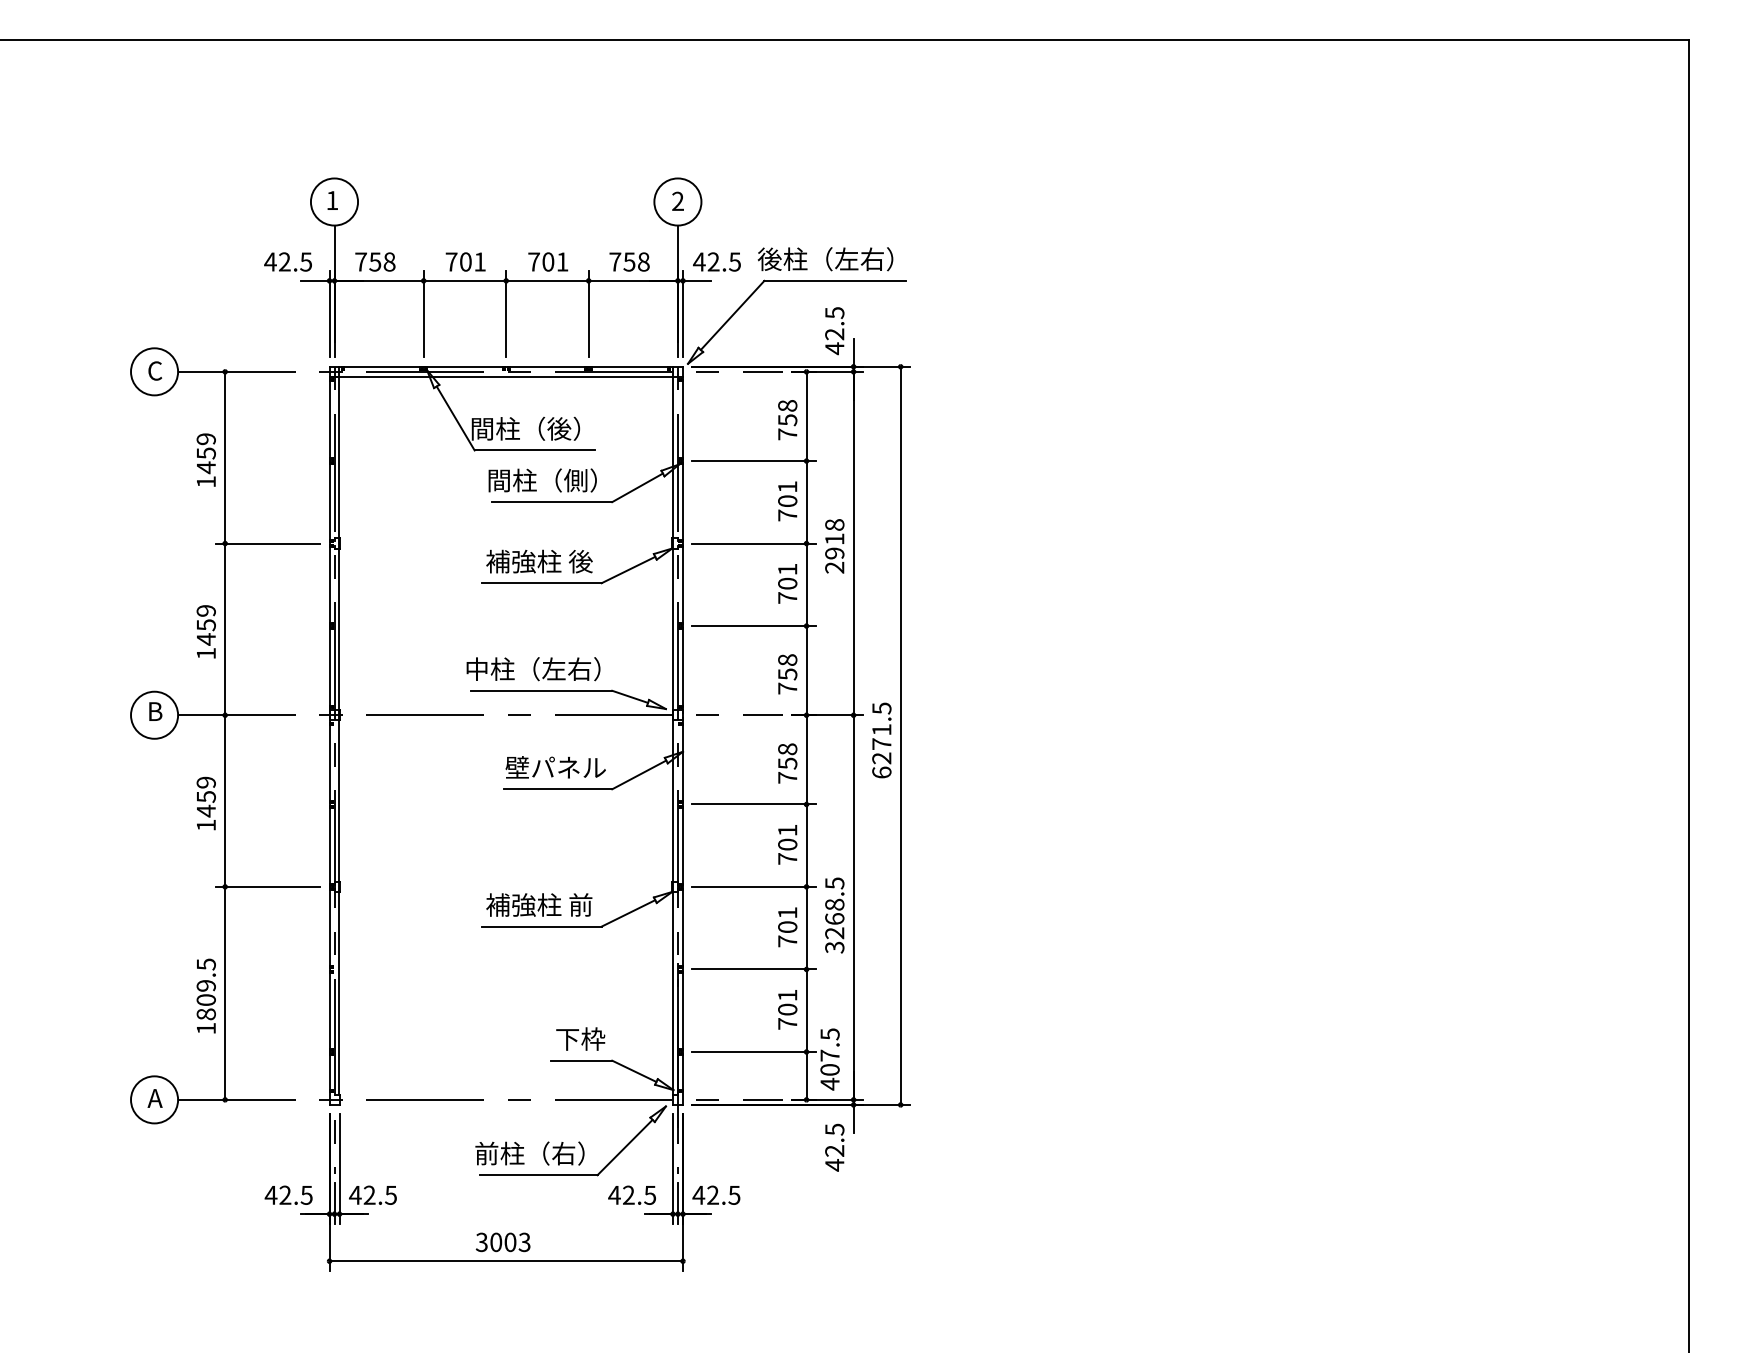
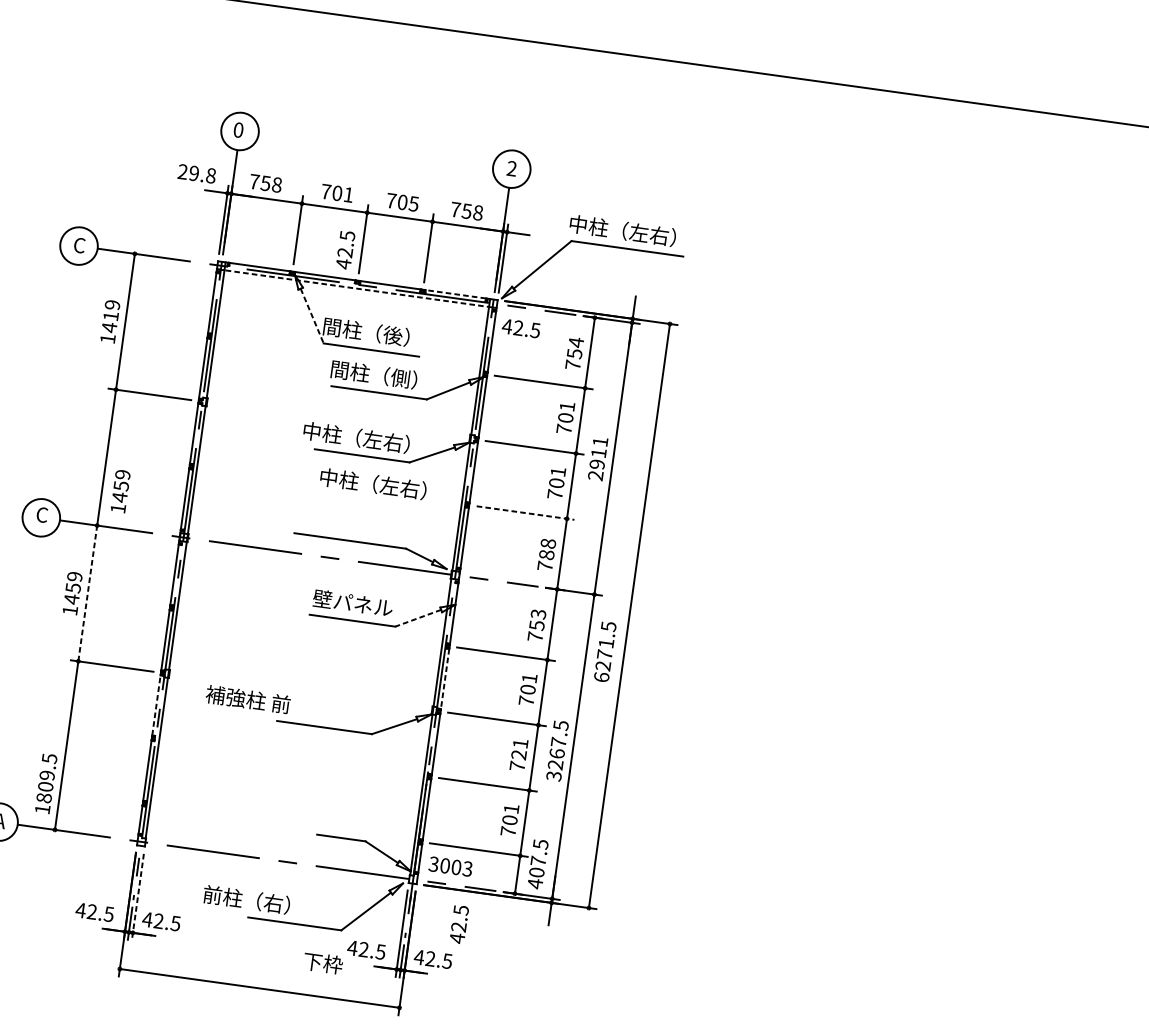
text: (332, 200) -> (238, 130), 1 -> 0
text: (769, 259) -> (577, 224), 後柱（左右） -> 中柱（左右）
text: (288, 261) -> (197, 173), 42.5 -> 29.8
text: (562, 261) -> (413, 203), 701 -> 705
text: (716, 261) -> (520, 328), moved
text: (834, 331) -> (345, 250), moved
line: (629, 366) -> (455, 294), solid -> dashed
line: (501, 376) -> (353, 287), solid -> dashed
text: (787, 405) -> (576, 342), 758 -> 754
line: (455, 418) -> (312, 316), solid -> dashed
text: (206, 453) -> (111, 316), 1459 -> 1419
text: (834, 524) -> (600, 441), 2918 -> 2911
text: (531, 561) -> (356, 437), 補強柱 後 -> 中柱（左右）
line: (754, 626) -> (525, 513), solid -> dashed
text: (205, 631) -> (120, 491), moved
text: (533, 669) -> (373, 484), moved
text: (787, 674) -> (546, 555), 758 -> 788
text: (155, 711) -> (42, 514), B -> C
text: (881, 740) -> (604, 651), moved
text: (787, 749) -> (538, 614), 758 -> 753
line: (639, 774) -> (418, 617), solid -> dashed
line: (225, 801) -> (88, 593), solid -> dashed
line: (682, 845) -> (444, 678), solid -> dashed
text: (539, 904) -> (248, 699), moved
text: (834, 904) -> (558, 742), 3268.5 -> 3267.5
text: (787, 927) -> (518, 755), 701 -> 721
line: (329, 928) -> (156, 705), solid -> dashed
text: (205, 995) -> (45, 783), moved
text: (580, 1038) -> (323, 962), moved
text: (834, 1147) -> (459, 924), moved
text: (529, 1153) -> (246, 899), moved
line: (339, 1168) -> (137, 896), solid -> dashed
text: (502, 1242) -> (450, 866), moved

